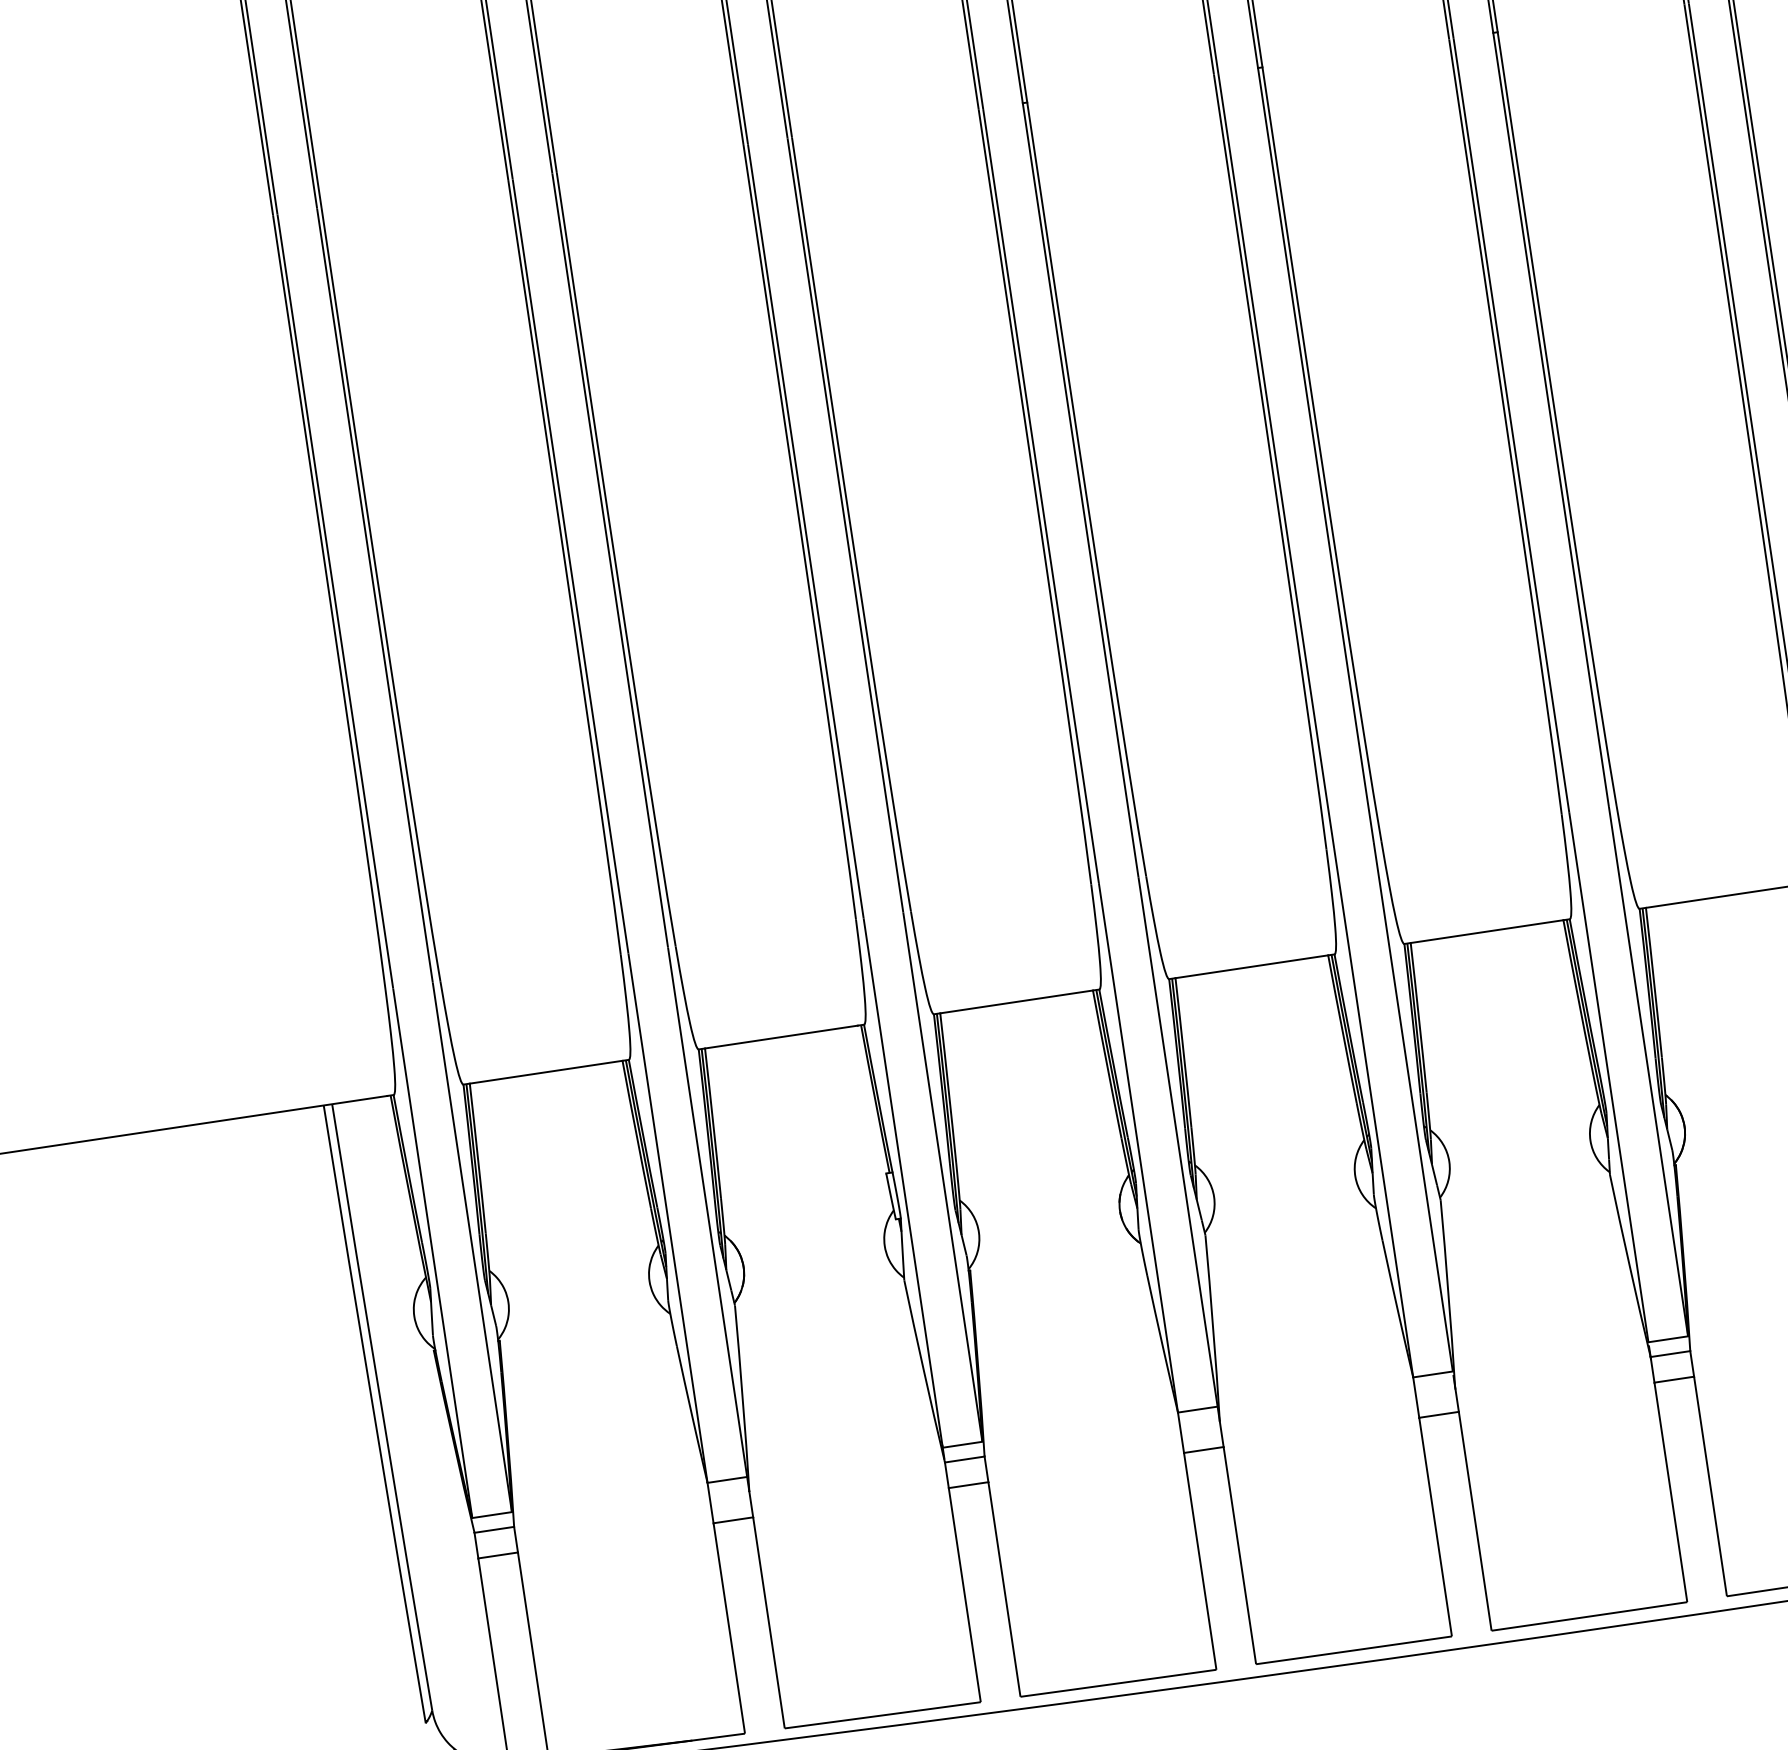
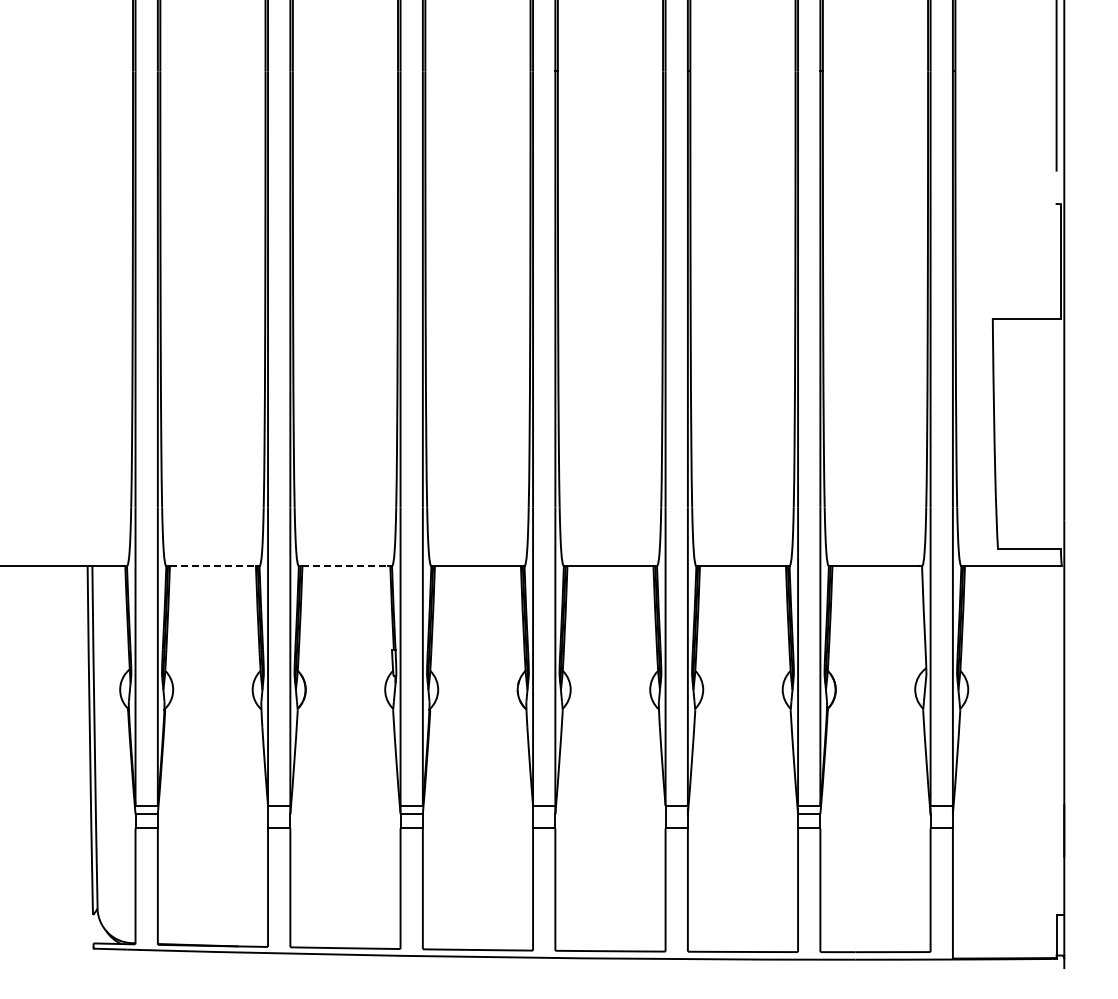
line: (781, 1037) -> (345, 566), solid -> dashed
line: (547, 1072) -> (213, 566), solid -> dashed

